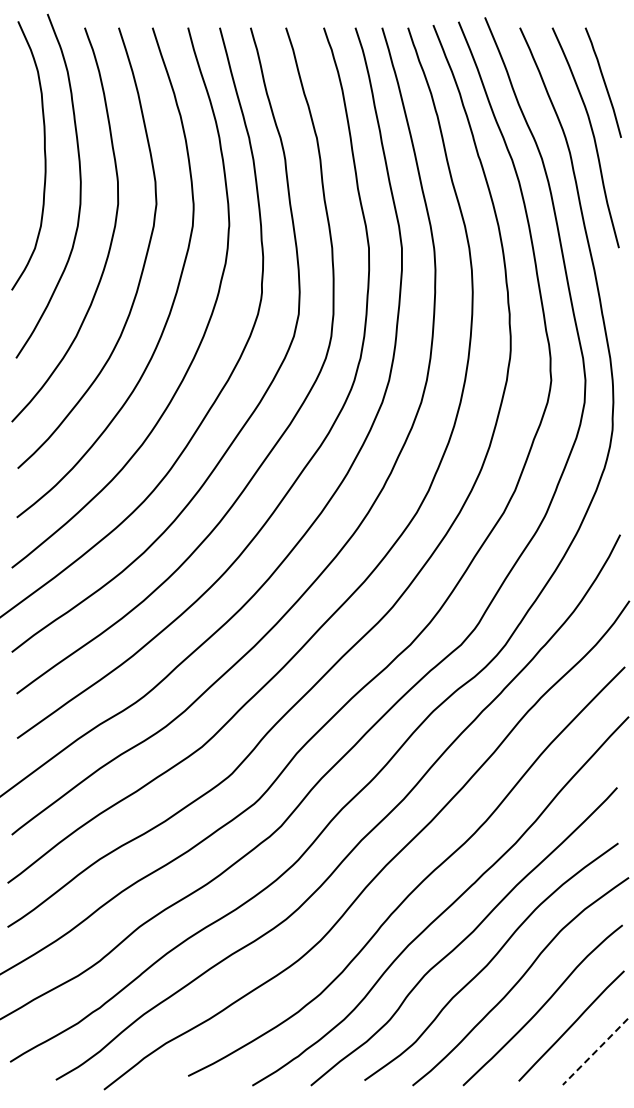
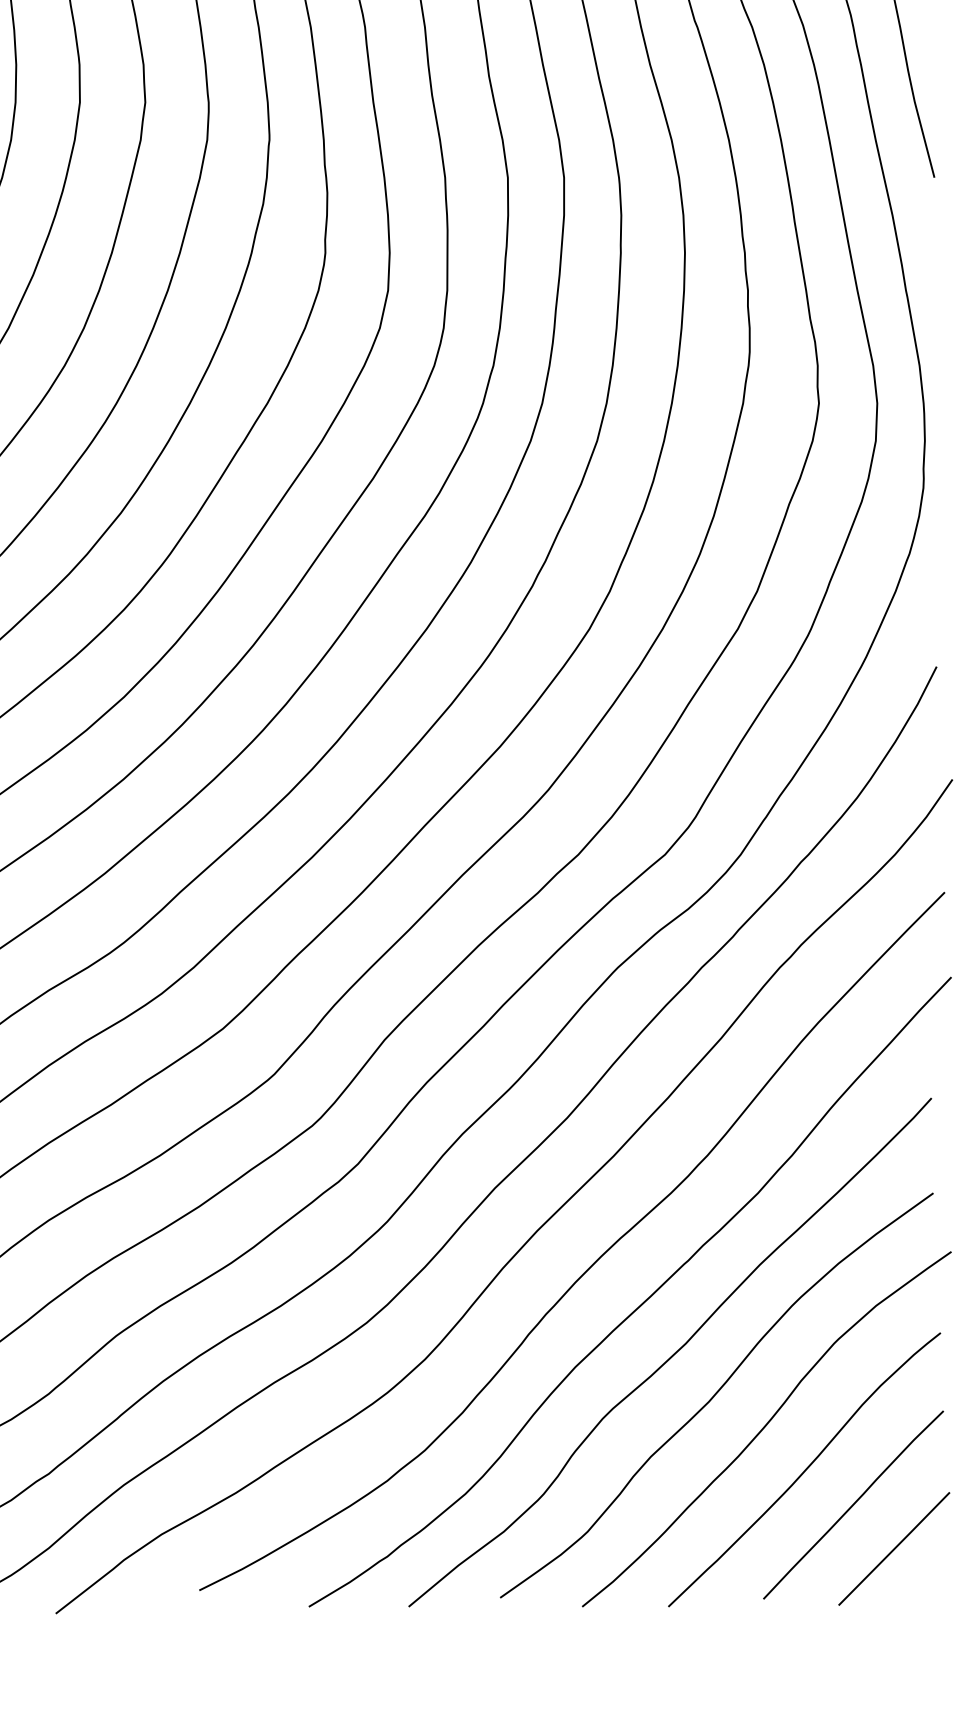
line: (595, 1051) -> (894, 1548), dashed -> solid

